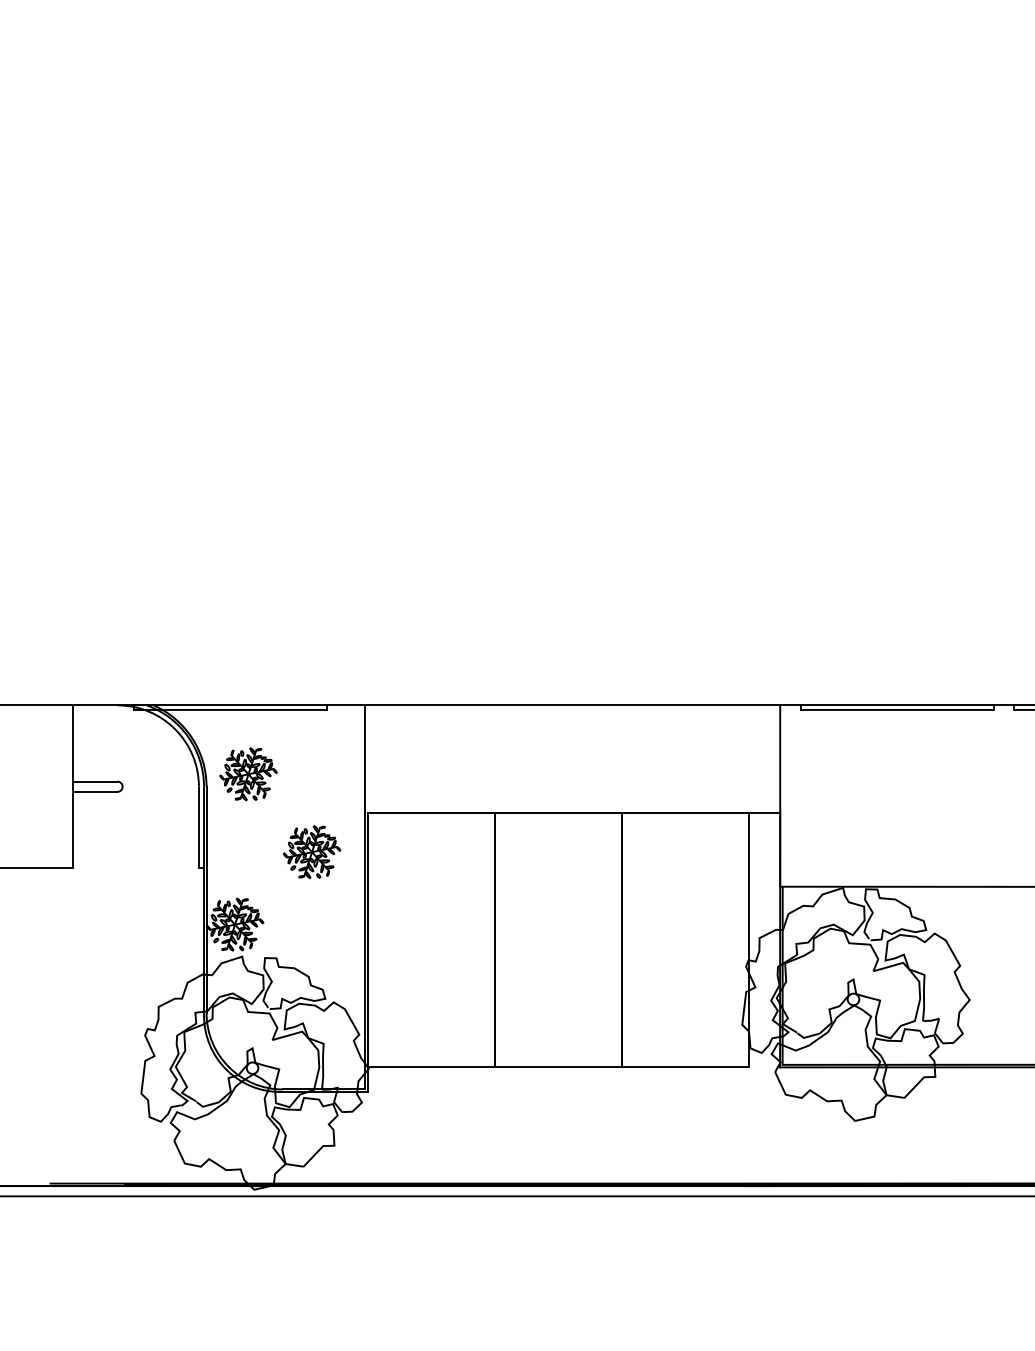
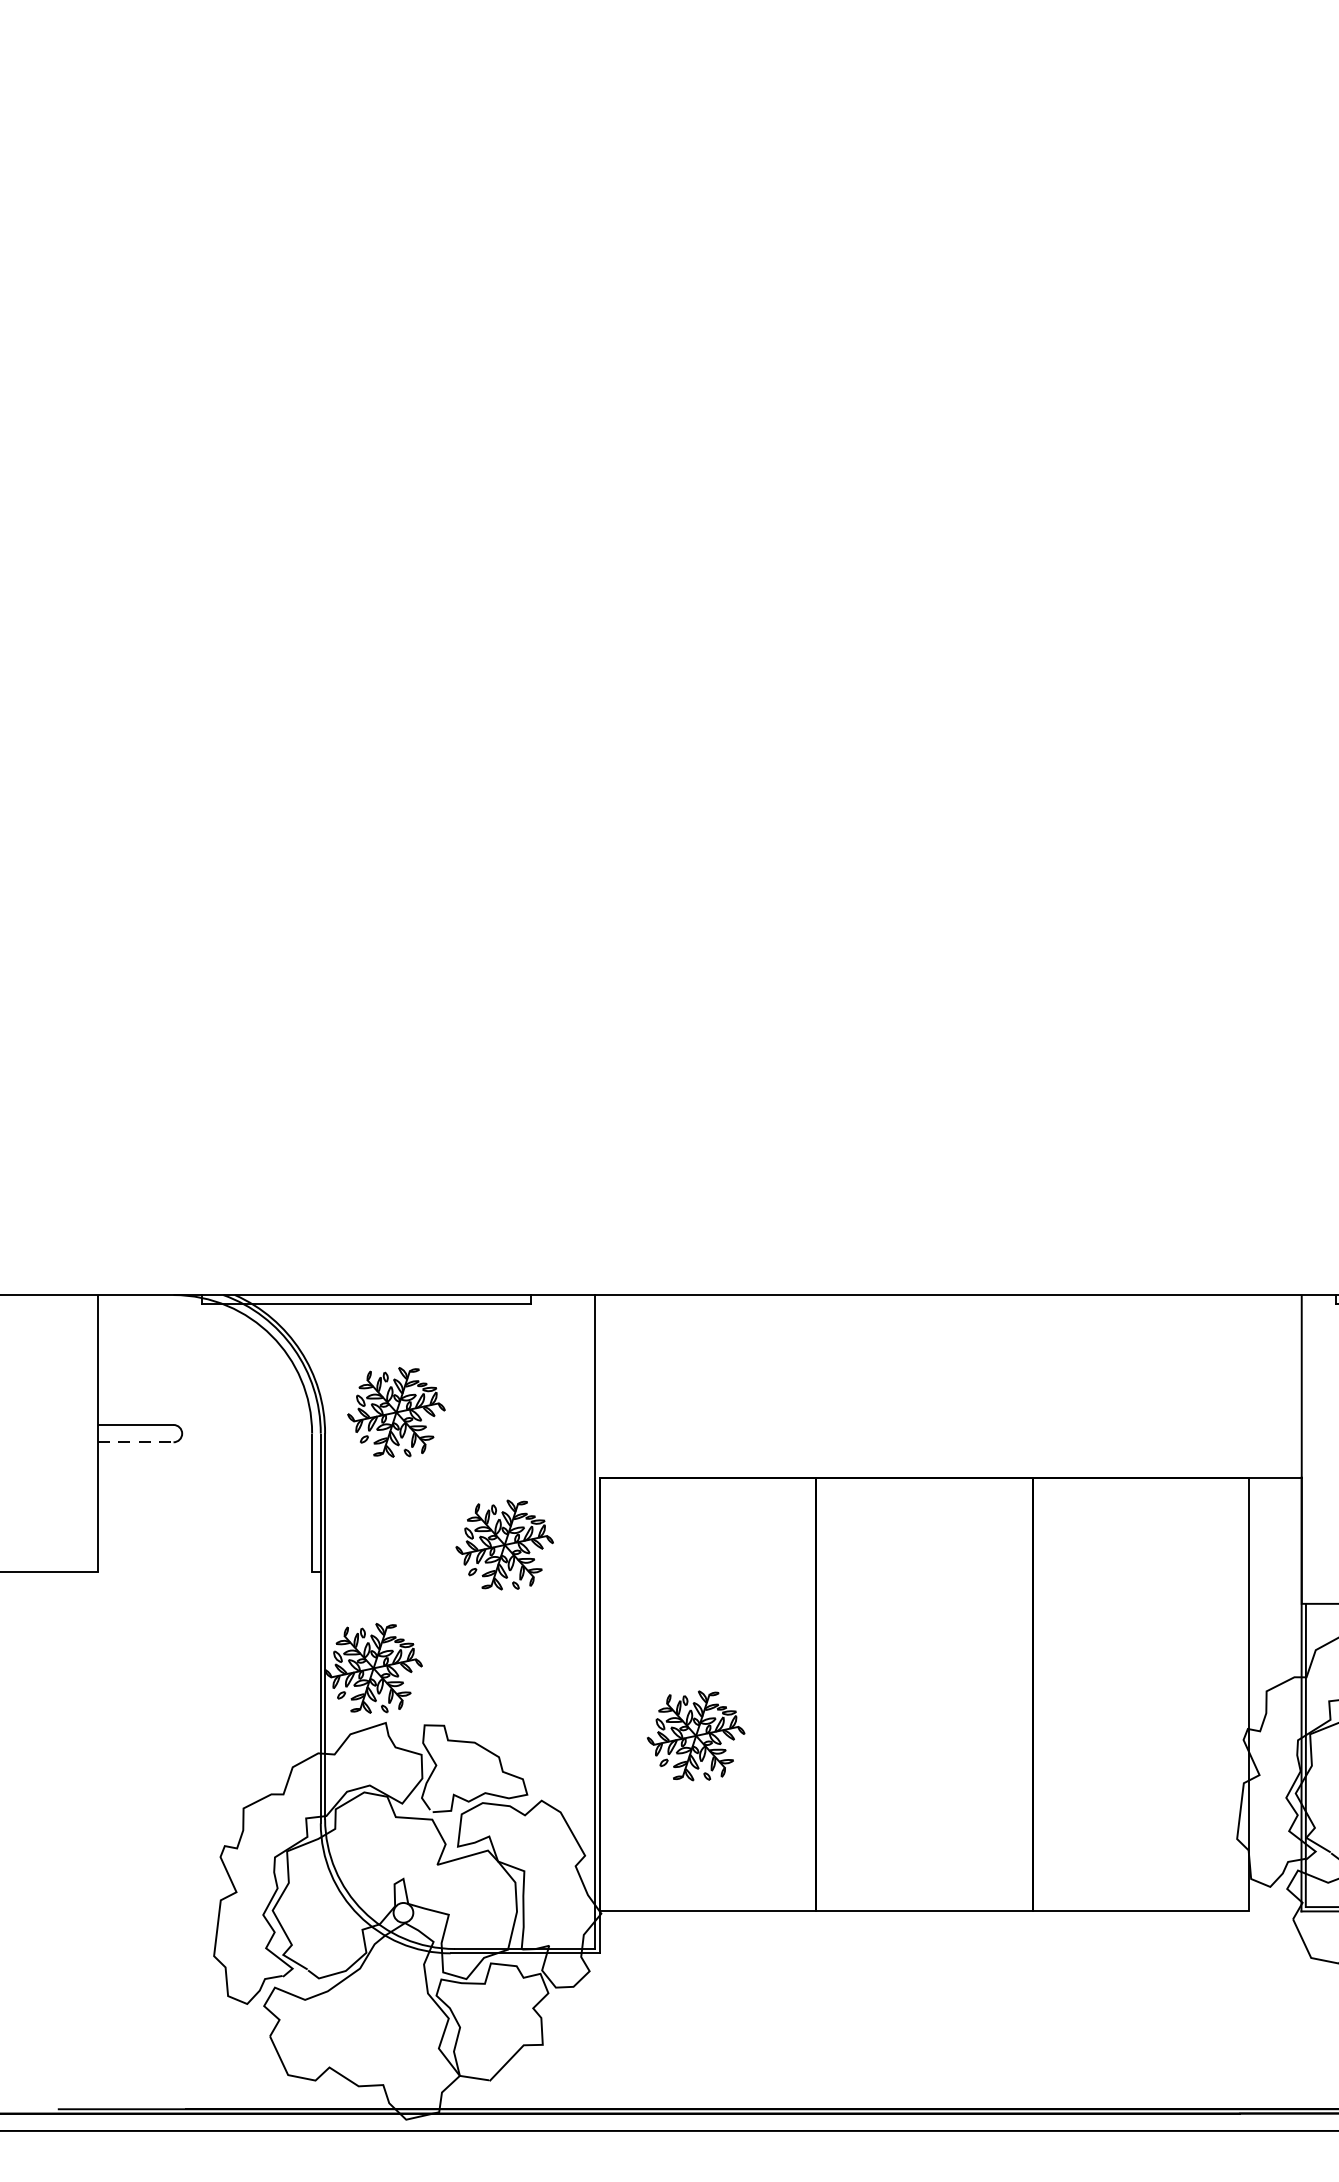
line: (95, 791) -> (136, 1441), solid -> dashed
part: (424, 964) -> (696, 1736), added

